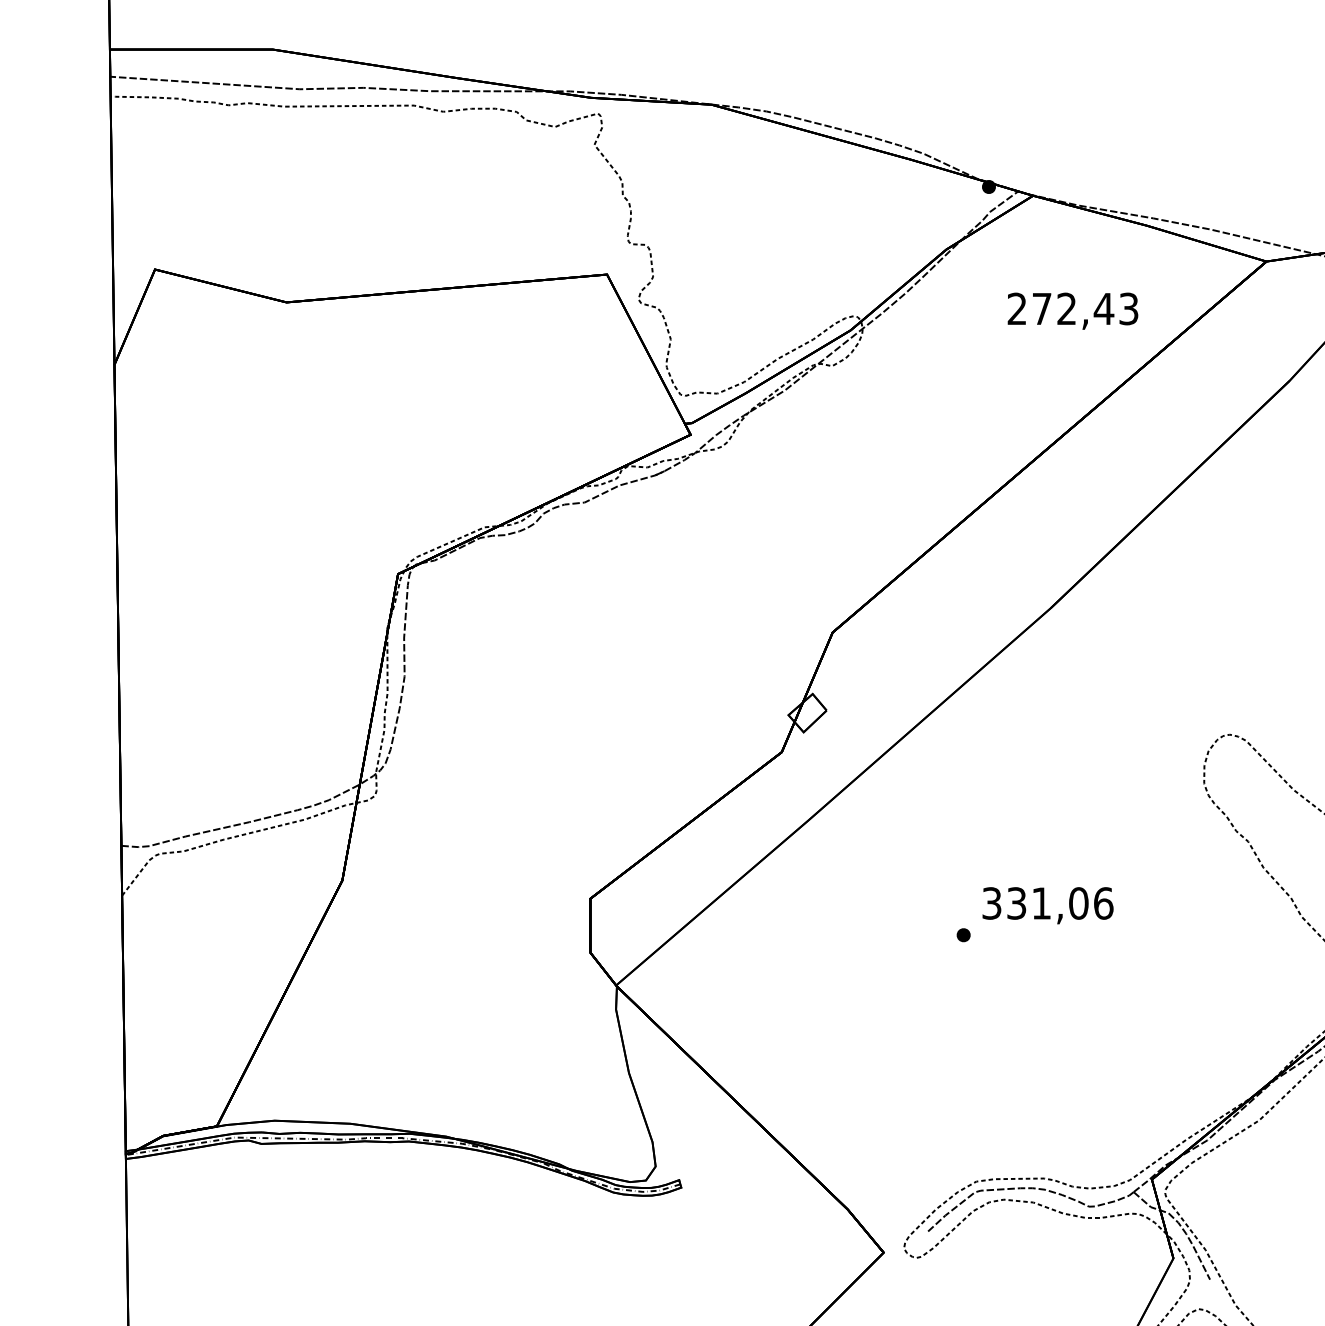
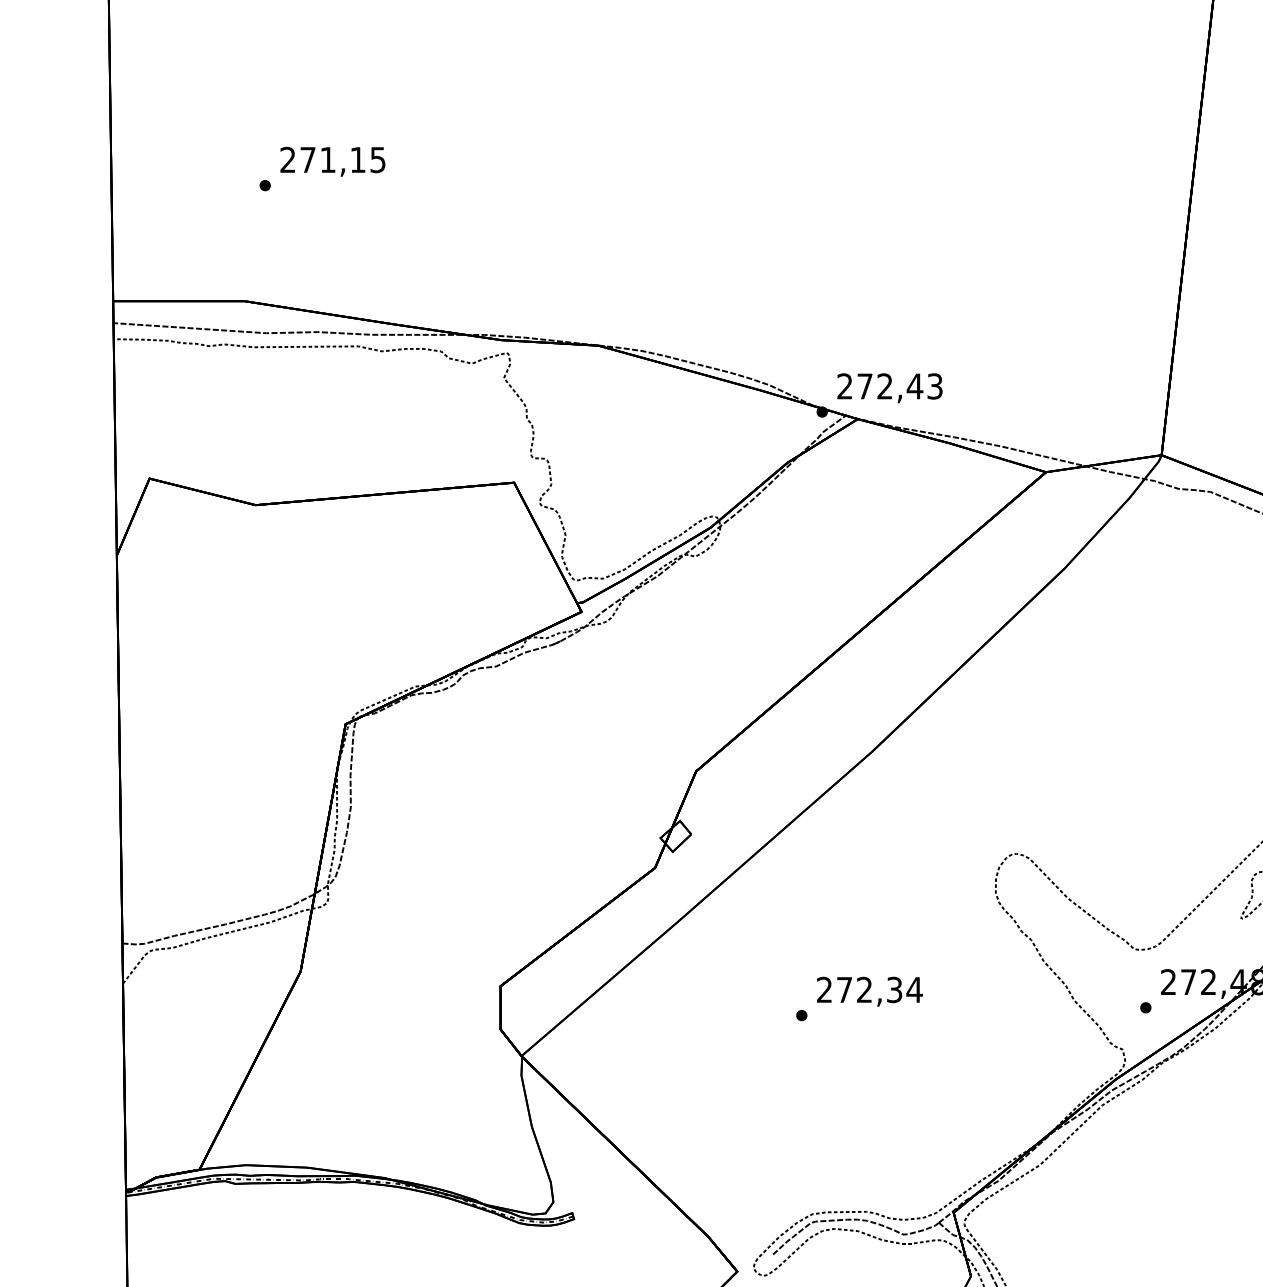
text: (1072, 311) -> (889, 388), moved
text: (1047, 902) -> (869, 989), 331,06 -> 272,34

